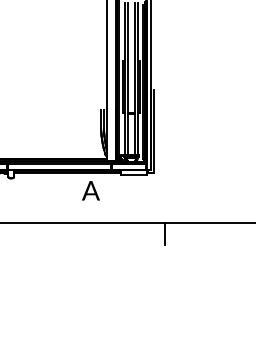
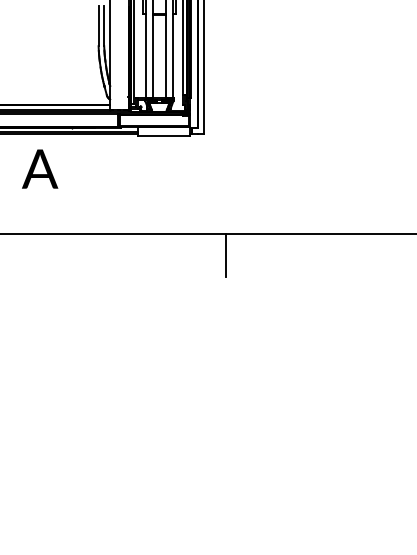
text: (90, 190) -> (39, 168), moved

